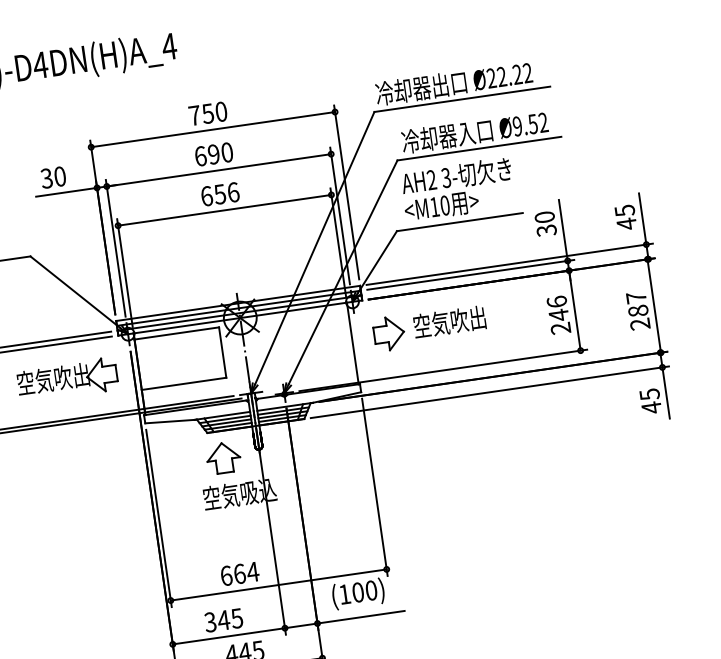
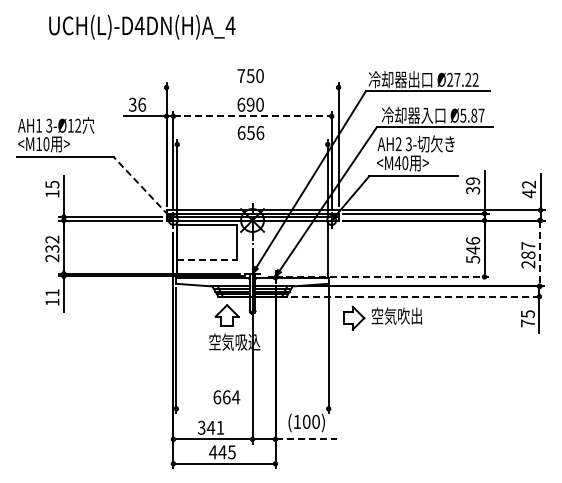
text: (501, 76) -> (457, 79), Ø22.22 -> Ø27.22
text: (530, 124) -> (472, 115), Ø9.52 -> Ø5.87
line: (213, 129) -> (252, 87), removed
line: (220, 170) -> (253, 116), solid -> dashed
text: (60, 176) -> (142, 104), 30 -> 36
text: (433, 206) -> (397, 162), <M10 -> <M40
line: (224, 210) -> (252, 144), removed
text: (625, 210) -> (529, 184), 45 -> 42
text: (545, 217) -> (473, 181), 30 -> 39
line: (74, 291) -> (140, 185), solid -> dashed
line: (653, 306) -> (539, 253), solid -> dashed
part: (429, 326) -> (382, 317), moved
text: (561, 328) -> (473, 259), 246 -> 546
line: (444, 369) -> (388, 276), solid -> dashed
part: (68, 379) -> (127, 245), removed
line: (184, 383) -> (207, 260), solid -> dashed
line: (491, 391) -> (418, 296), solid -> dashed
text: (651, 407) -> (527, 323), 45 -> 75
line: (278, 584) -> (252, 408), removed
text: (237, 617) -> (220, 427), 345 -> 341
line: (361, 617) -> (306, 439), solid -> dashed

